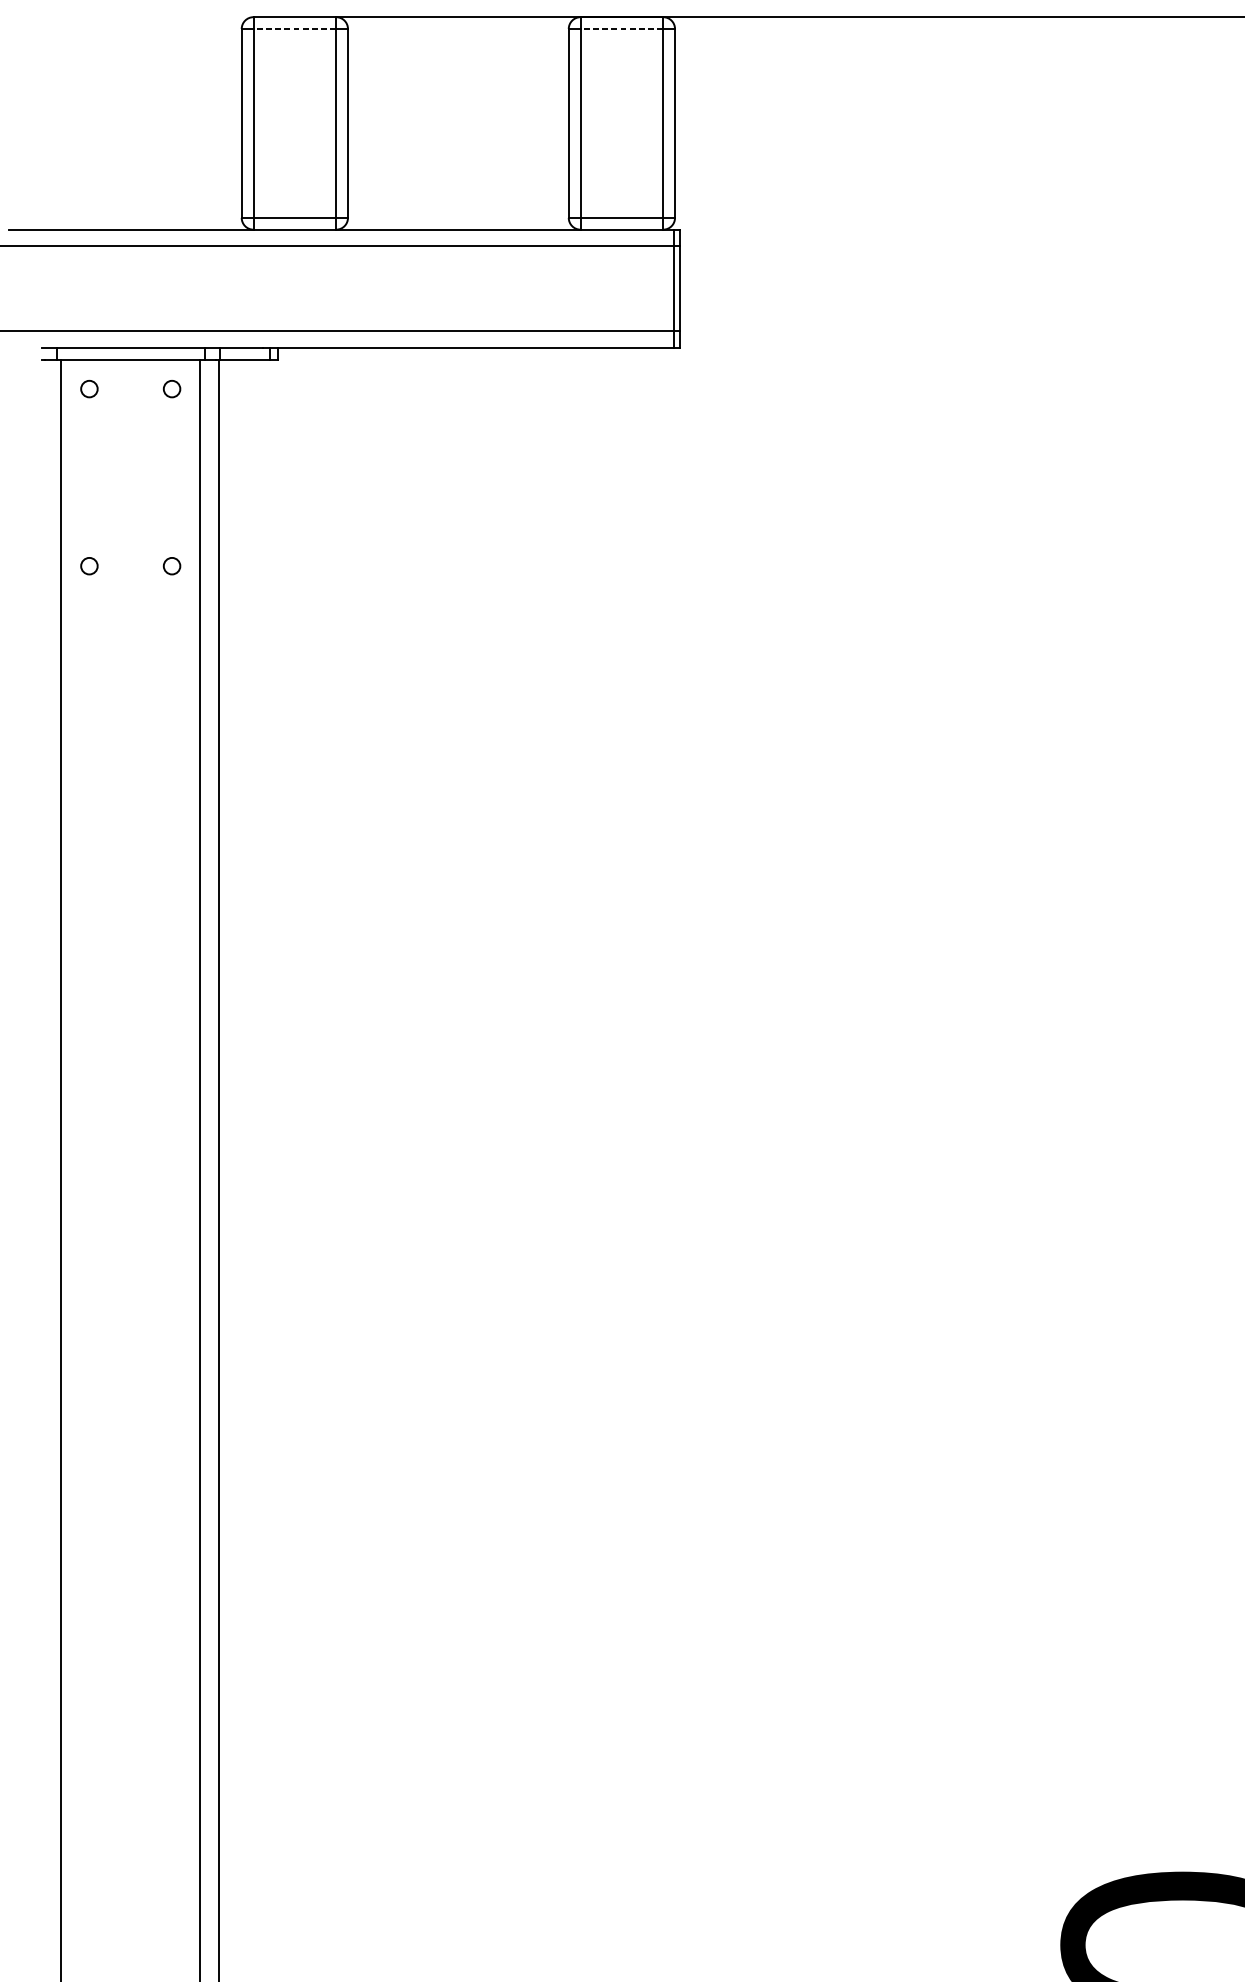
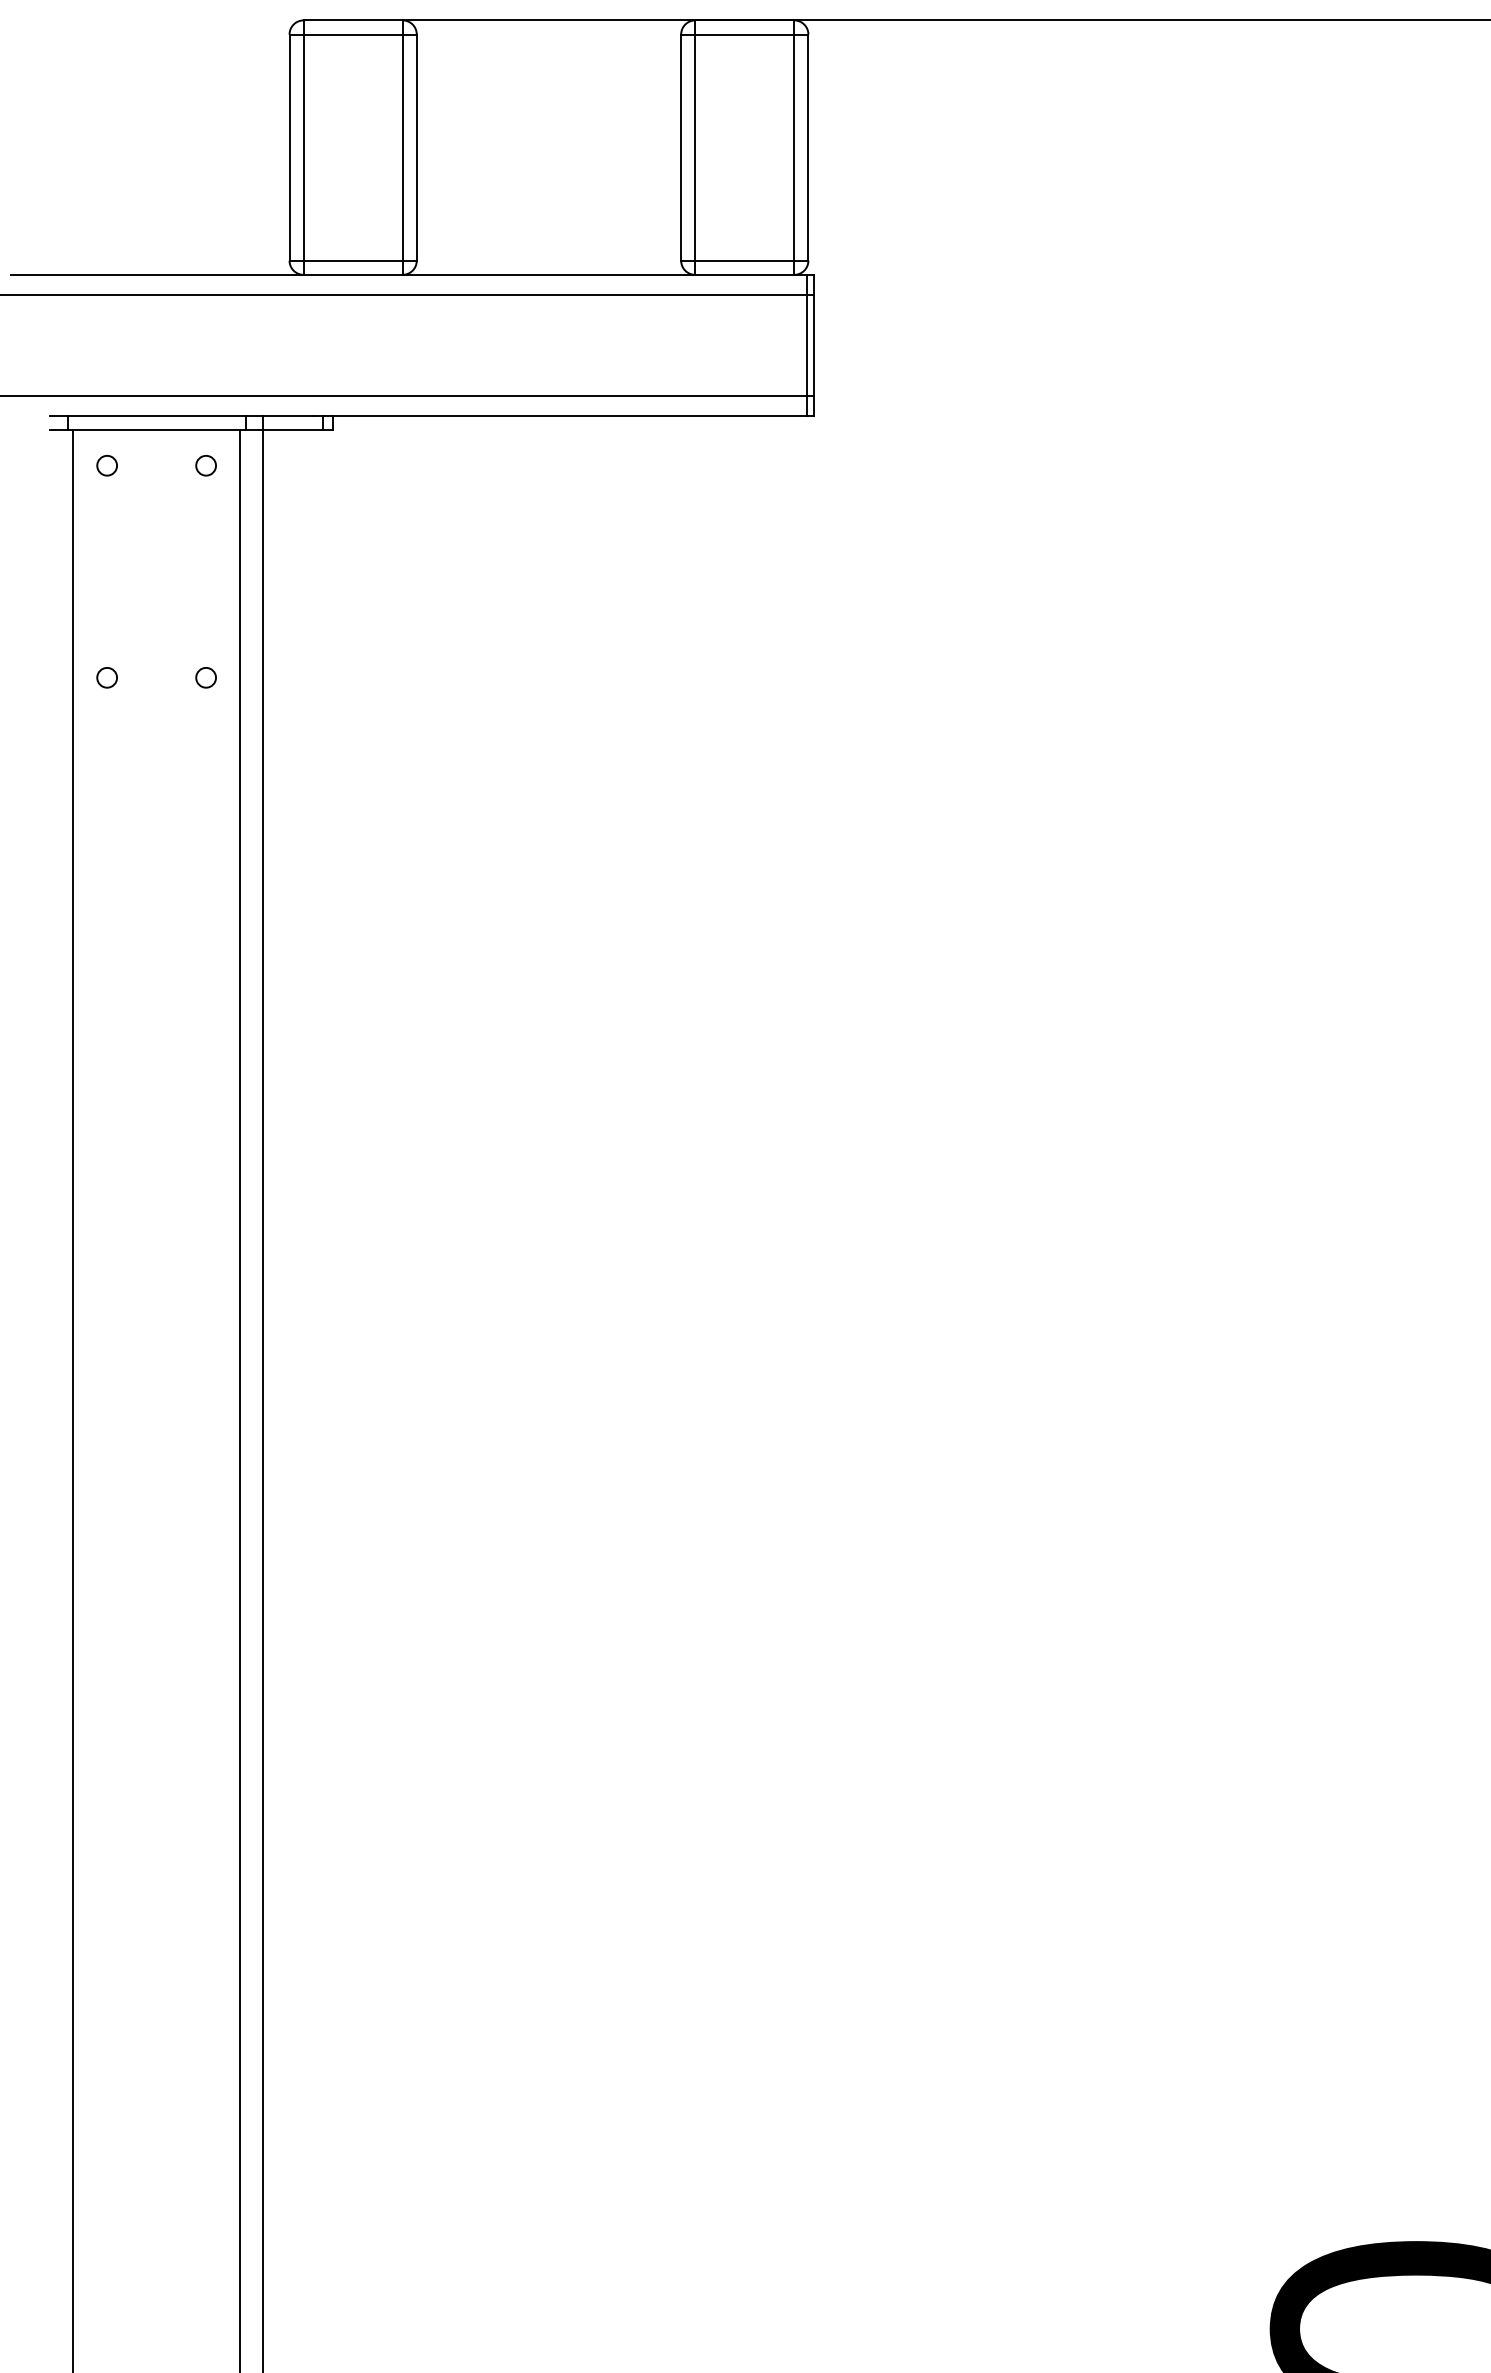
line: (294, 28) -> (352, 34), dashed -> solid
line: (621, 28) -> (744, 34), dashed -> solid

